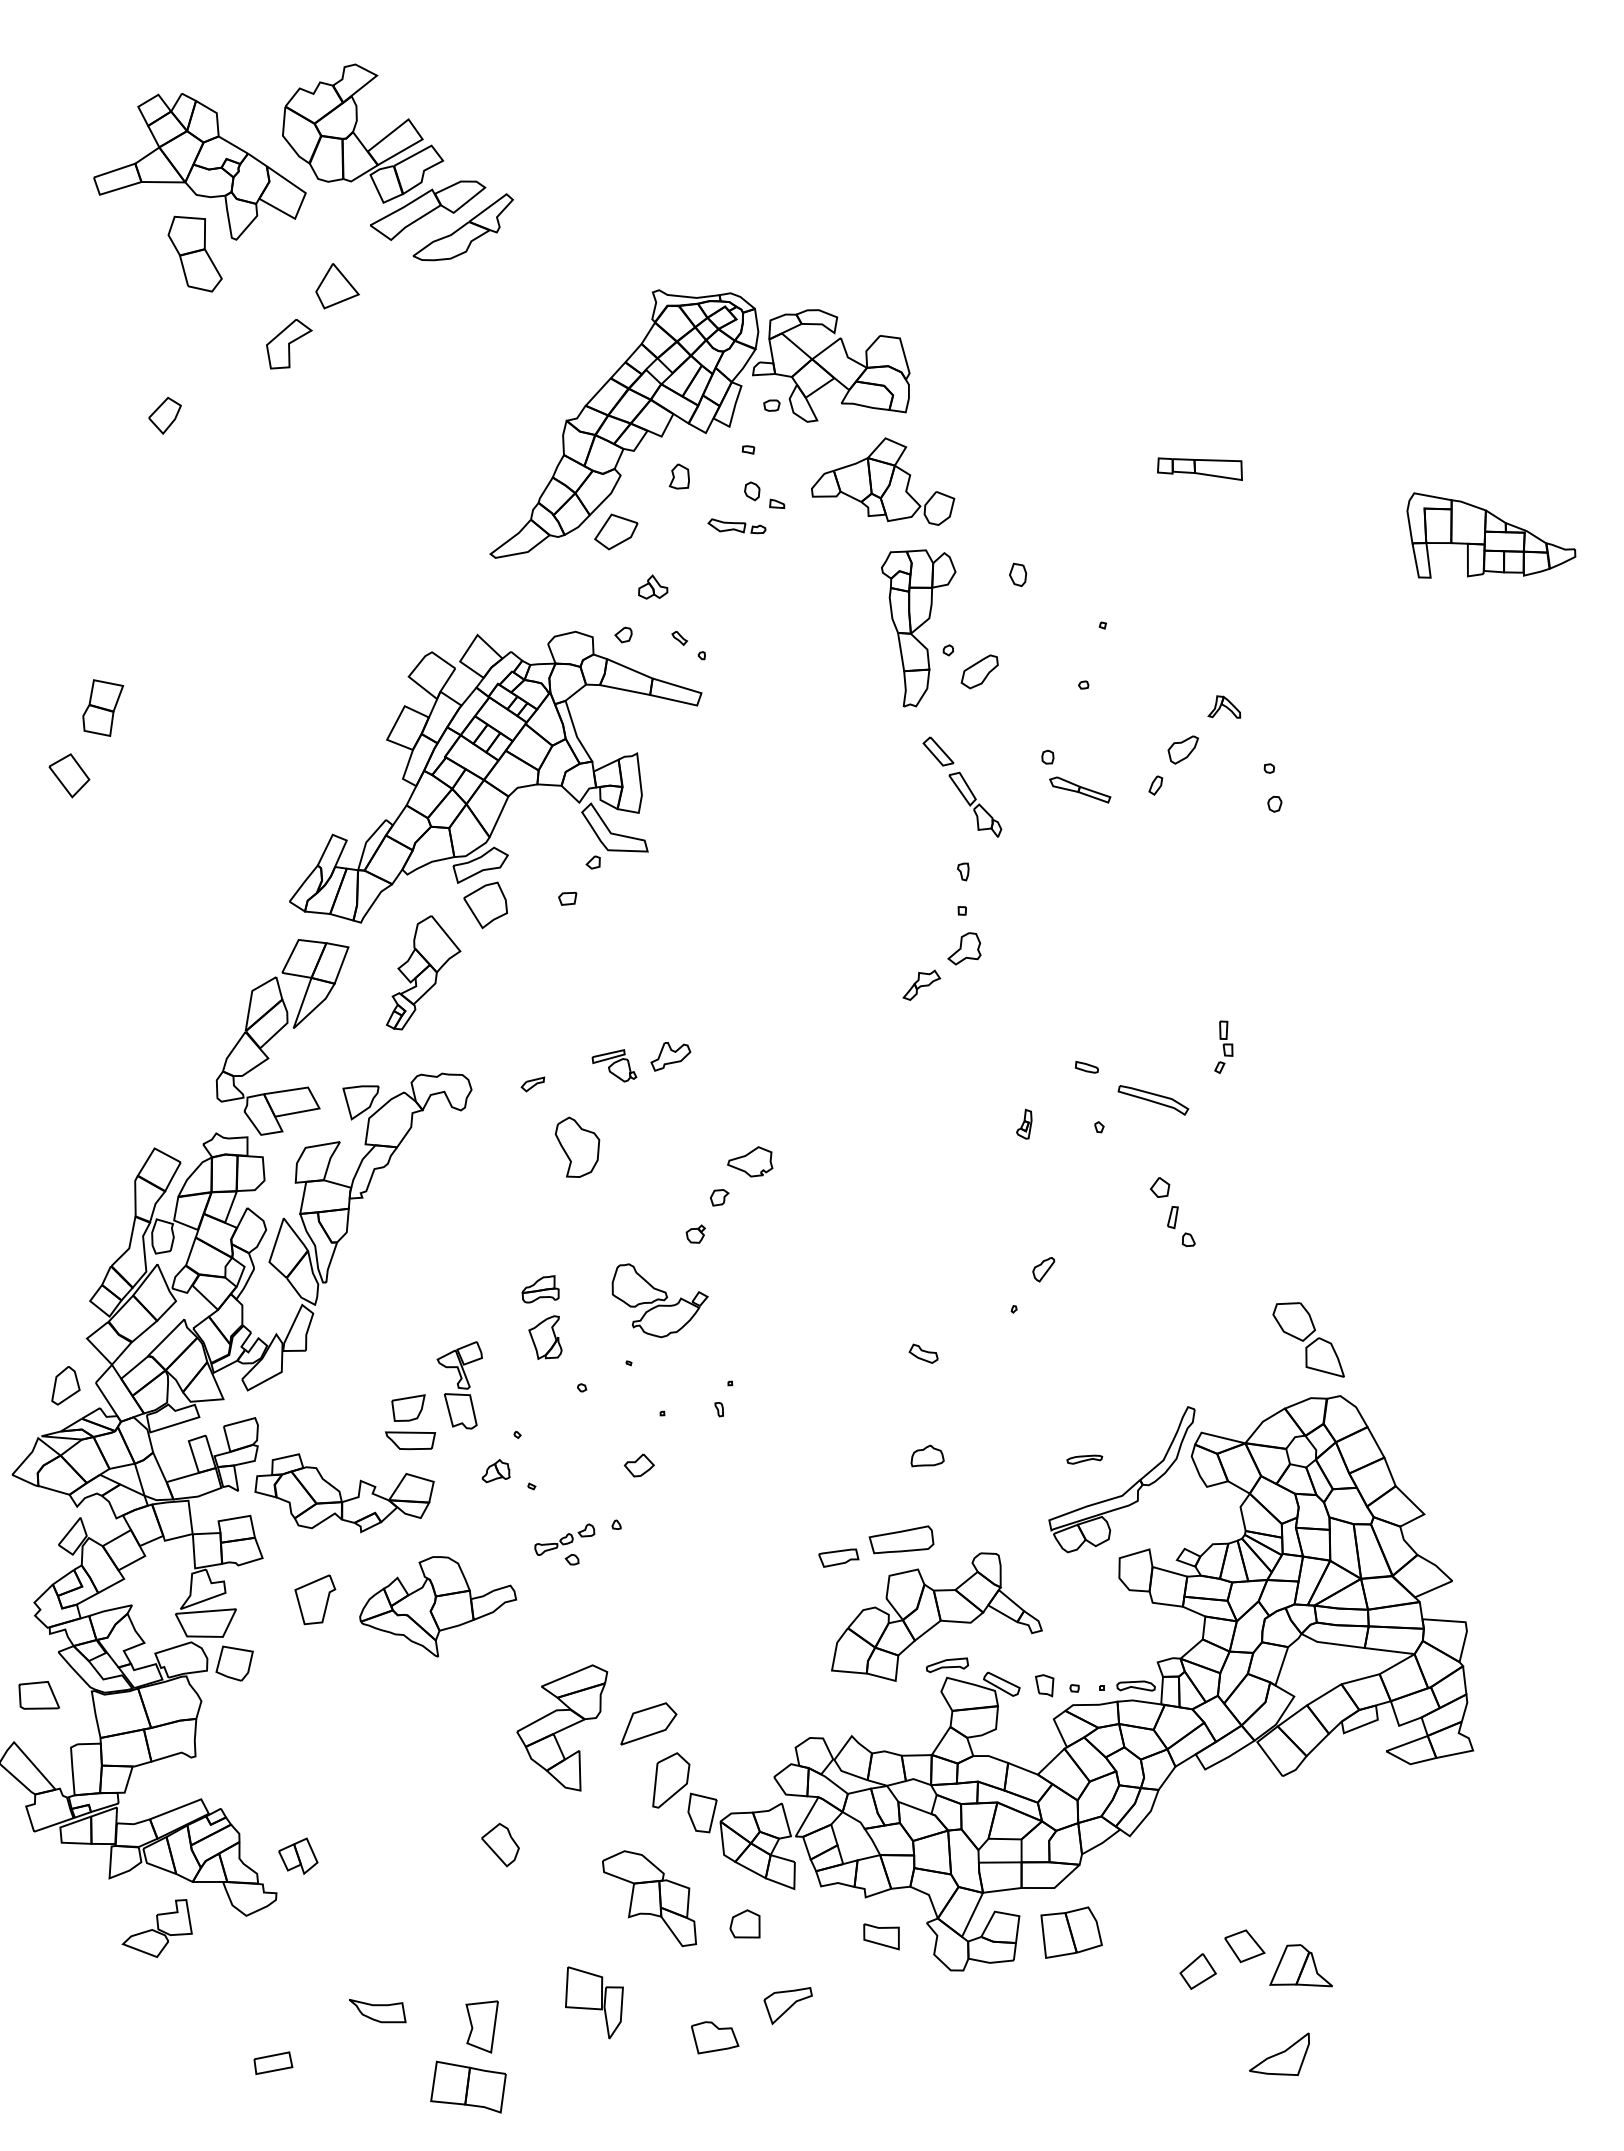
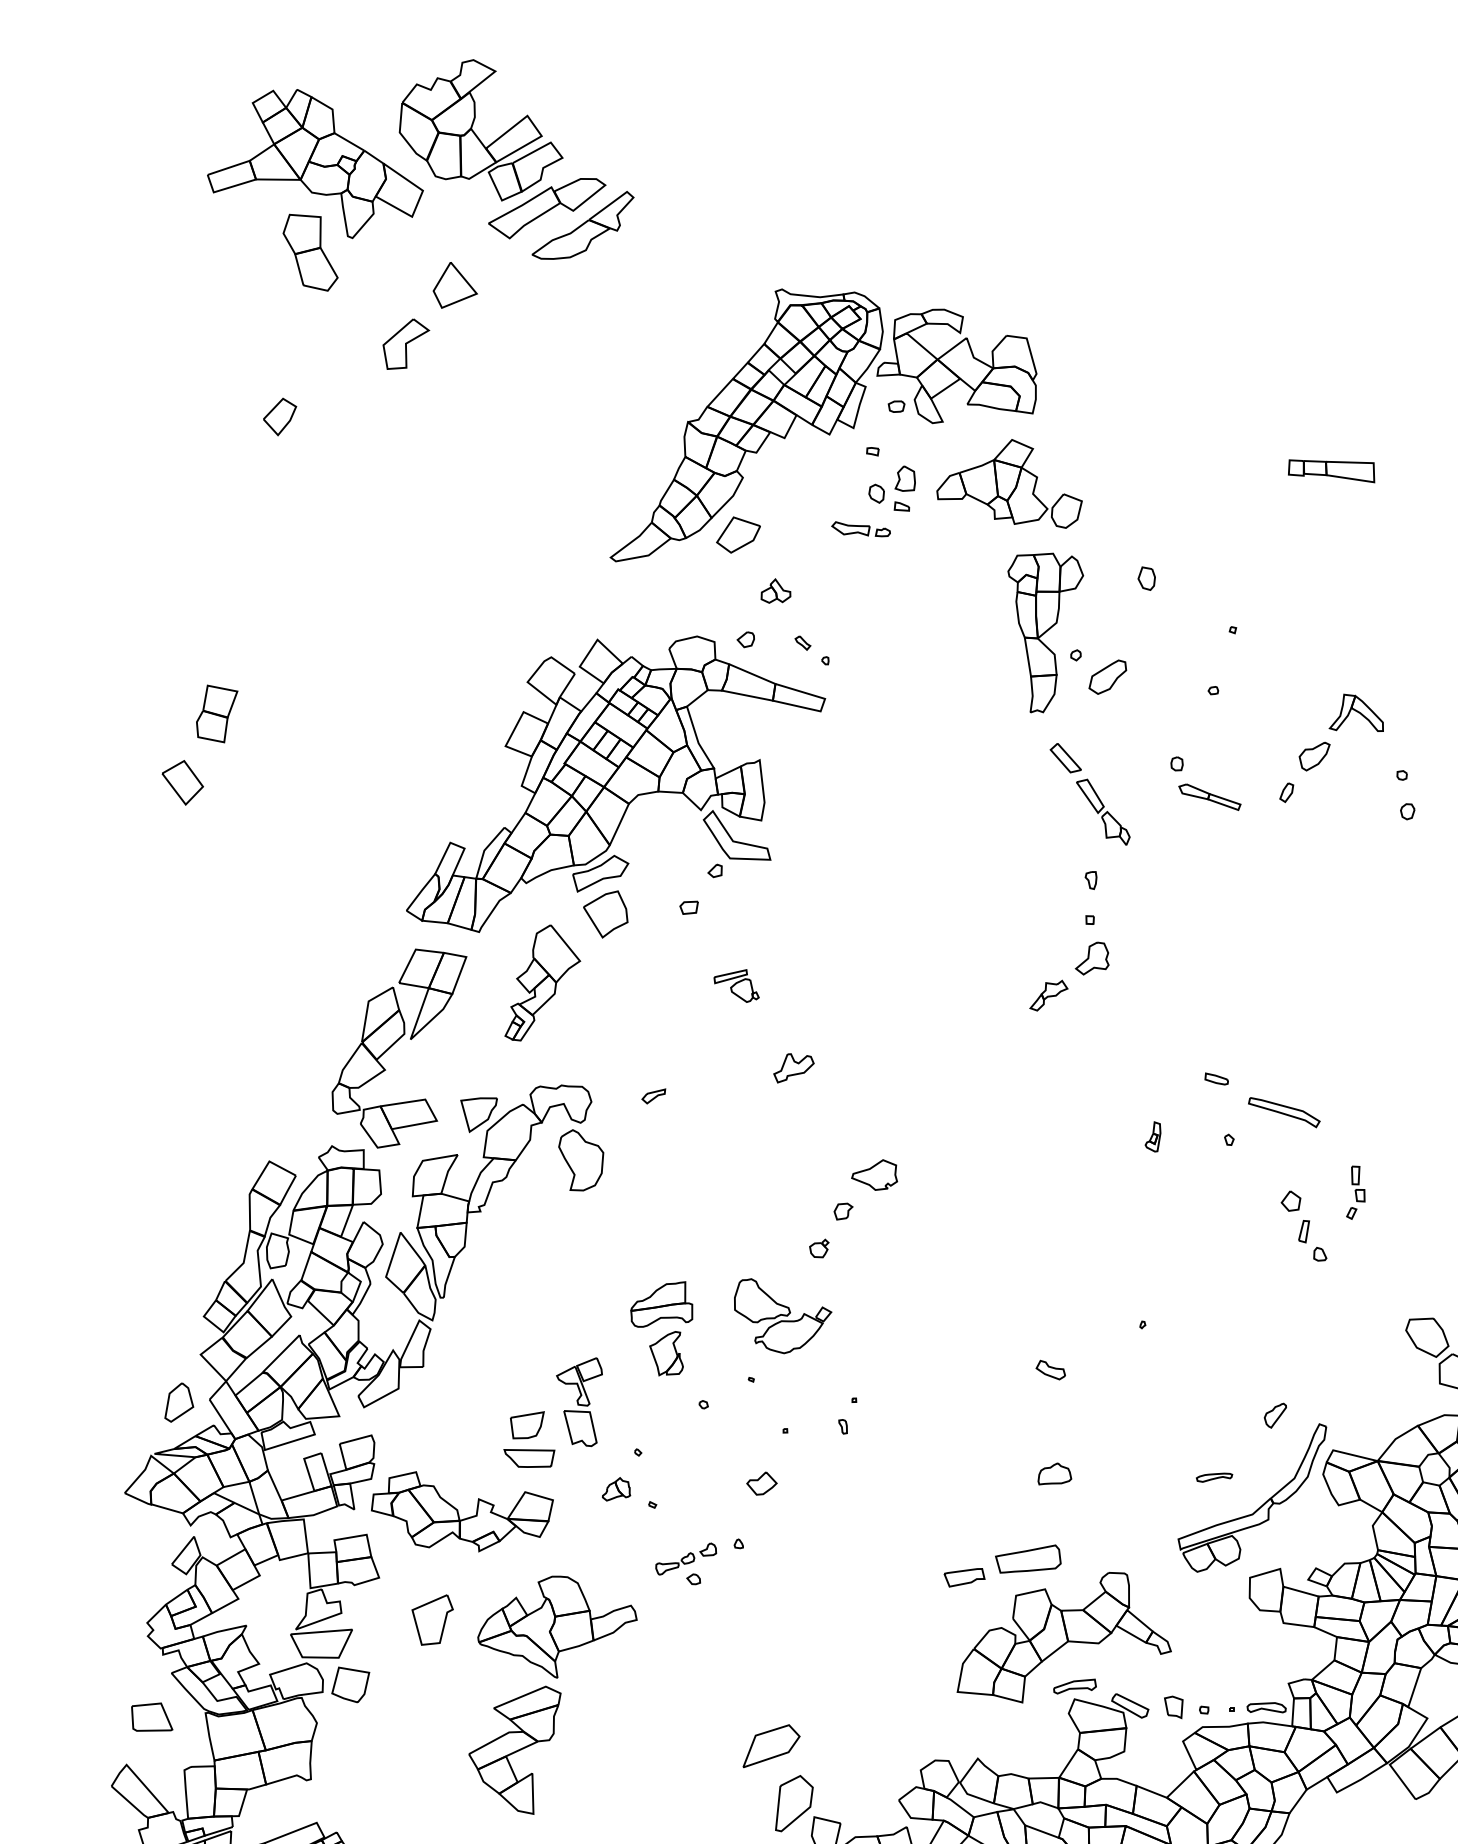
part: (678, 476) -> (904, 478), moved
part: (1224, 706) -> (1356, 712), size x1.67
part: (1223, 1046) -> (1355, 1191), moved
part: (614, 1065) -> (736, 985), moved
part: (577, 1146) -> (581, 1159), moved
part: (1043, 1269) -> (1275, 1415), moved
part: (540, 1289) -> (661, 1304), size x1.67
part: (562, 1727) -> (515, 1749), moved

